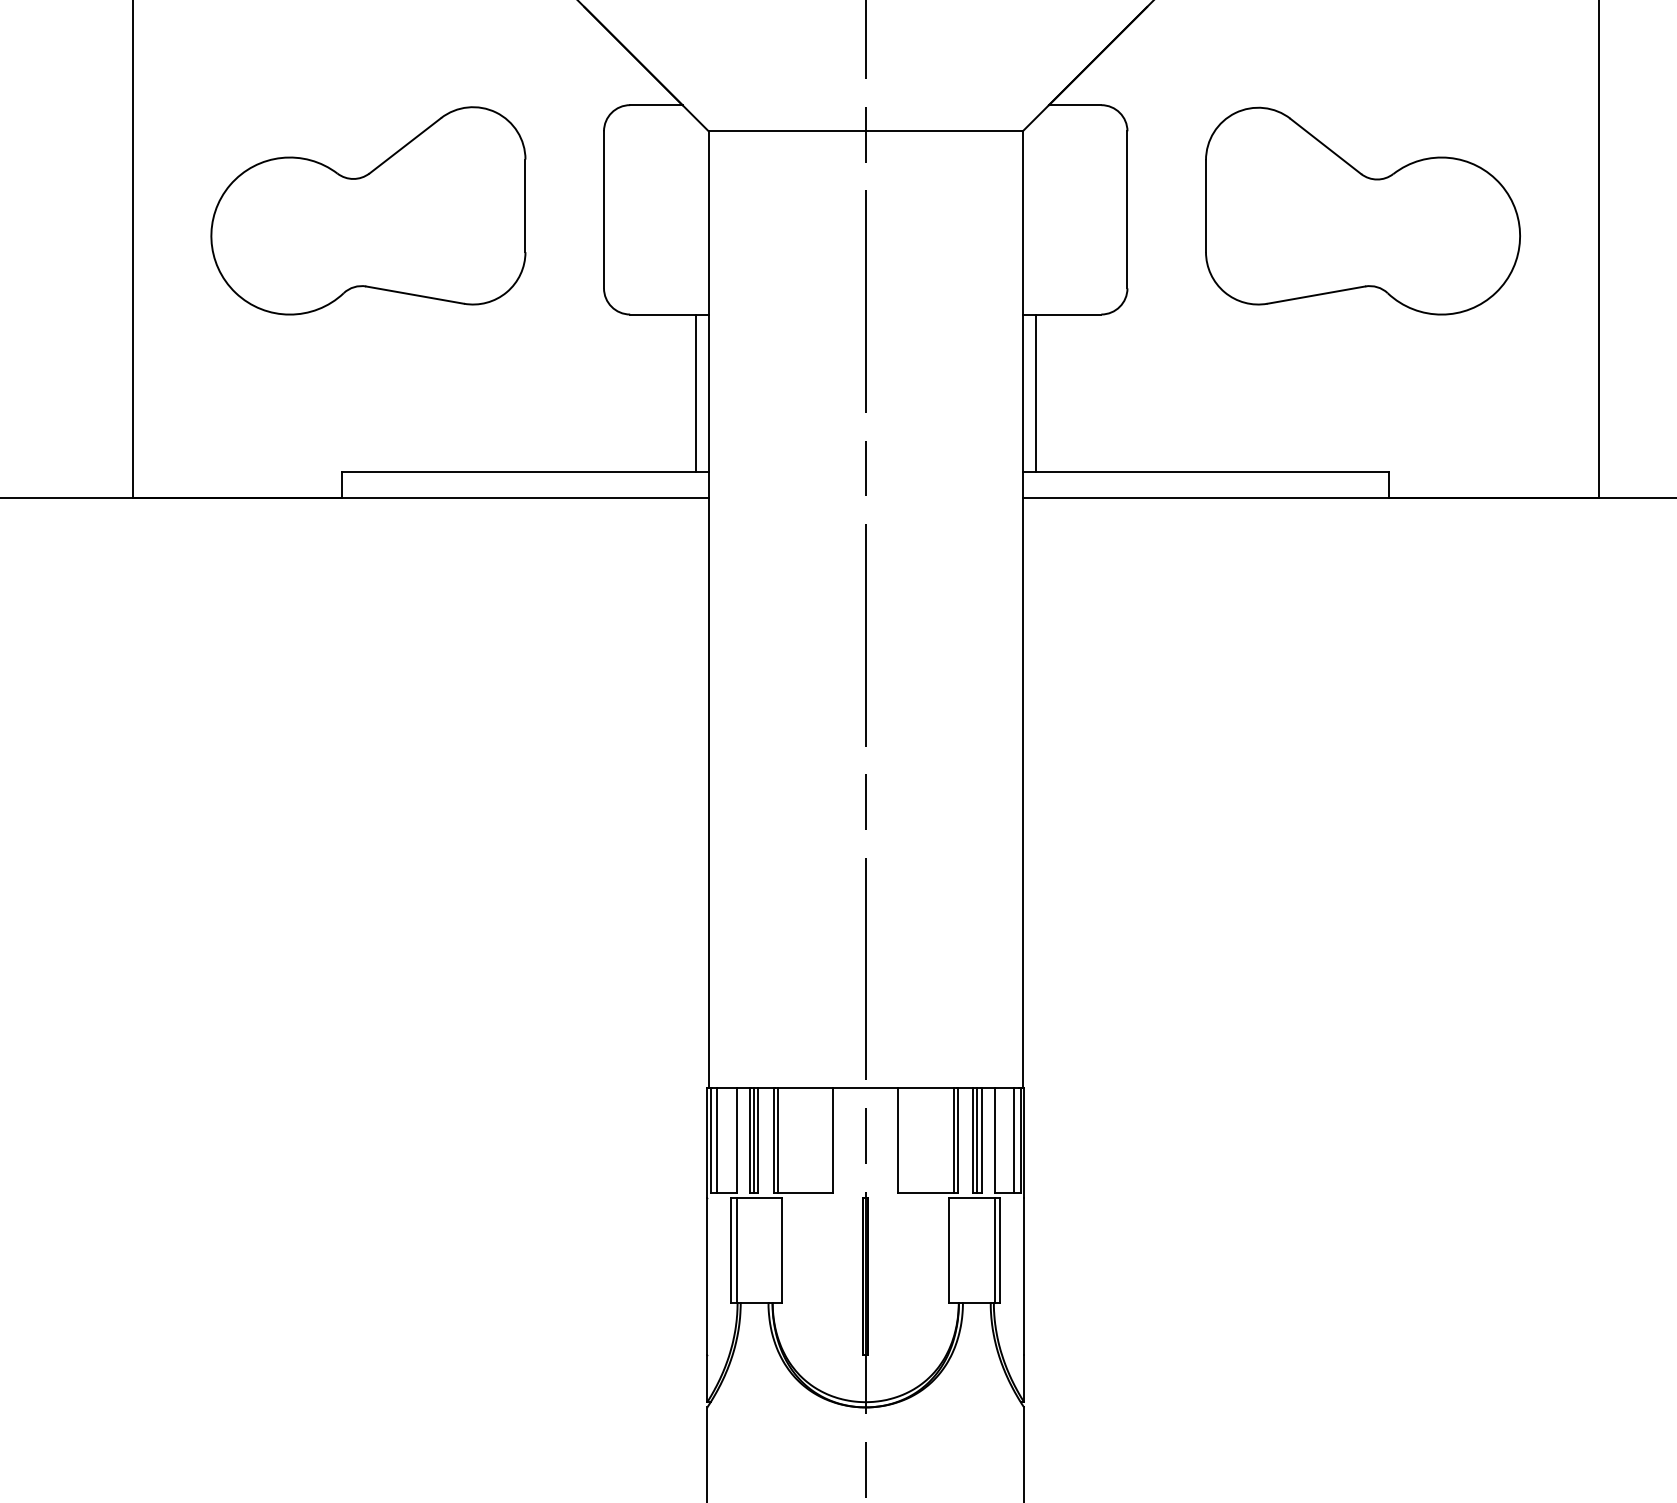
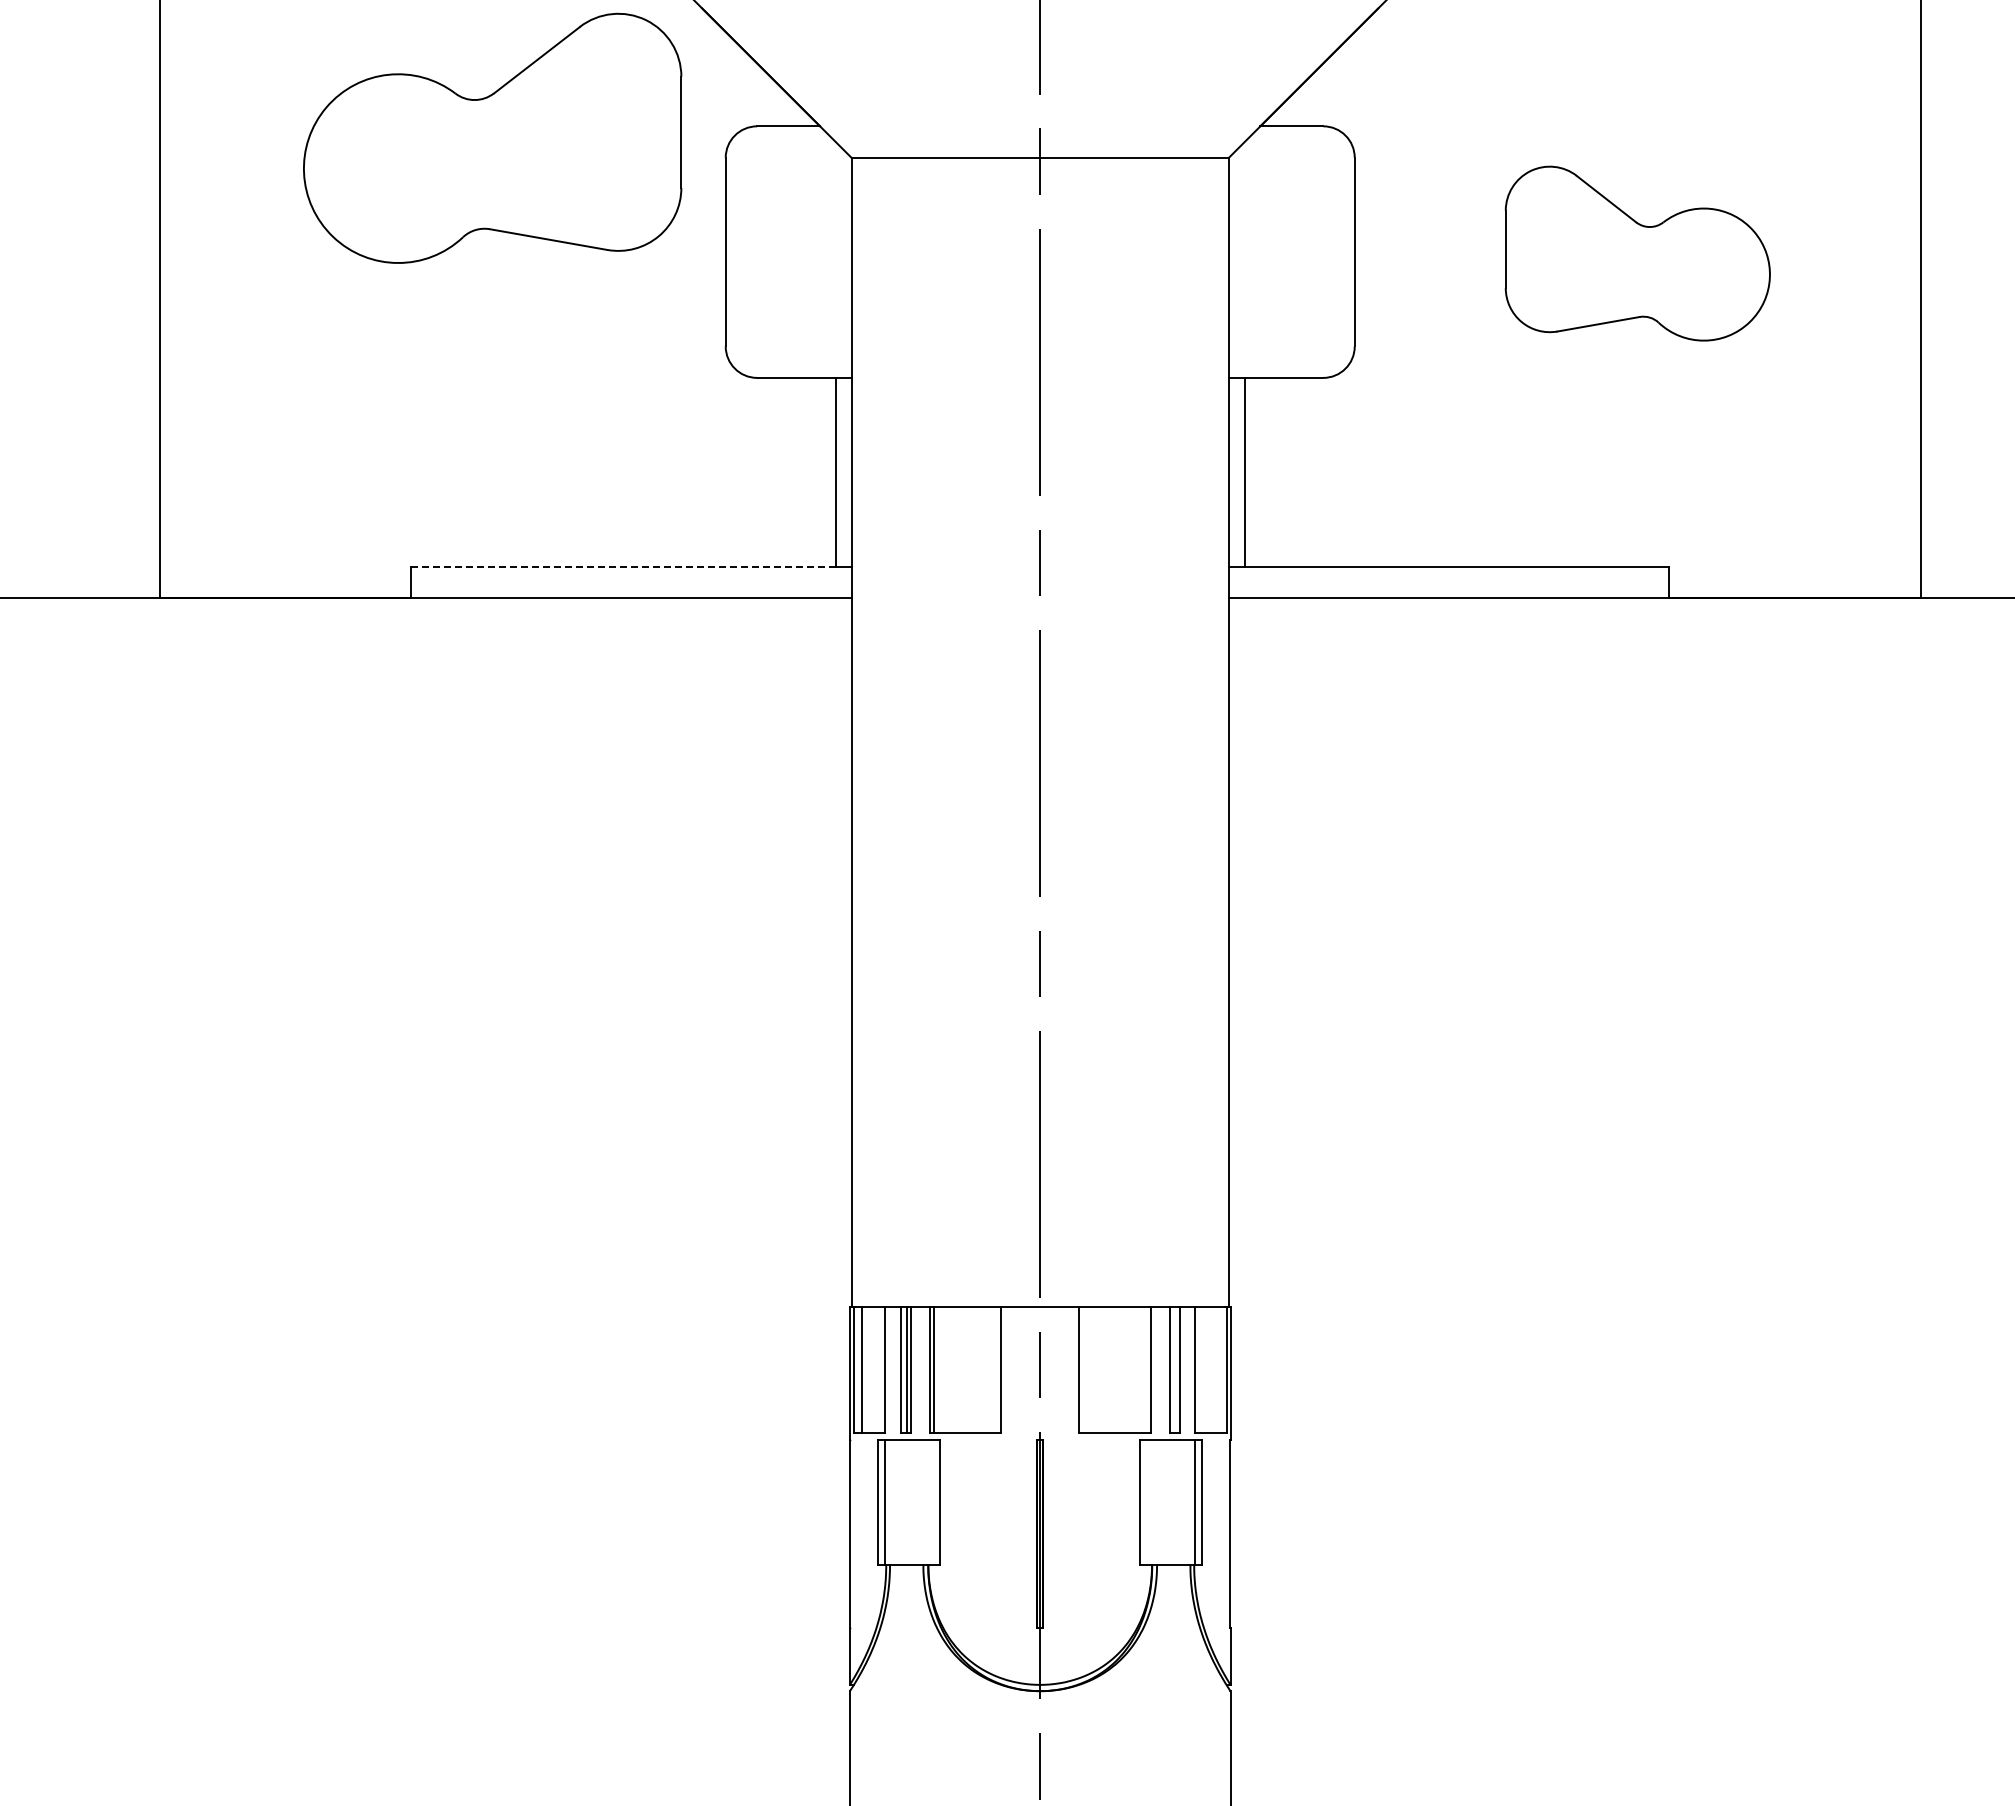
part: (368, 210) -> (492, 137), moved
part: (1362, 210) -> (1637, 253), size x0.7
line: (518, 471) -> (623, 566), solid -> dashed
line: (954, 1140) -> (1146, 1370), removed
line: (976, 1140) -> (1173, 1370), removed
line: (1014, 1140) -> (1218, 1370), removed

